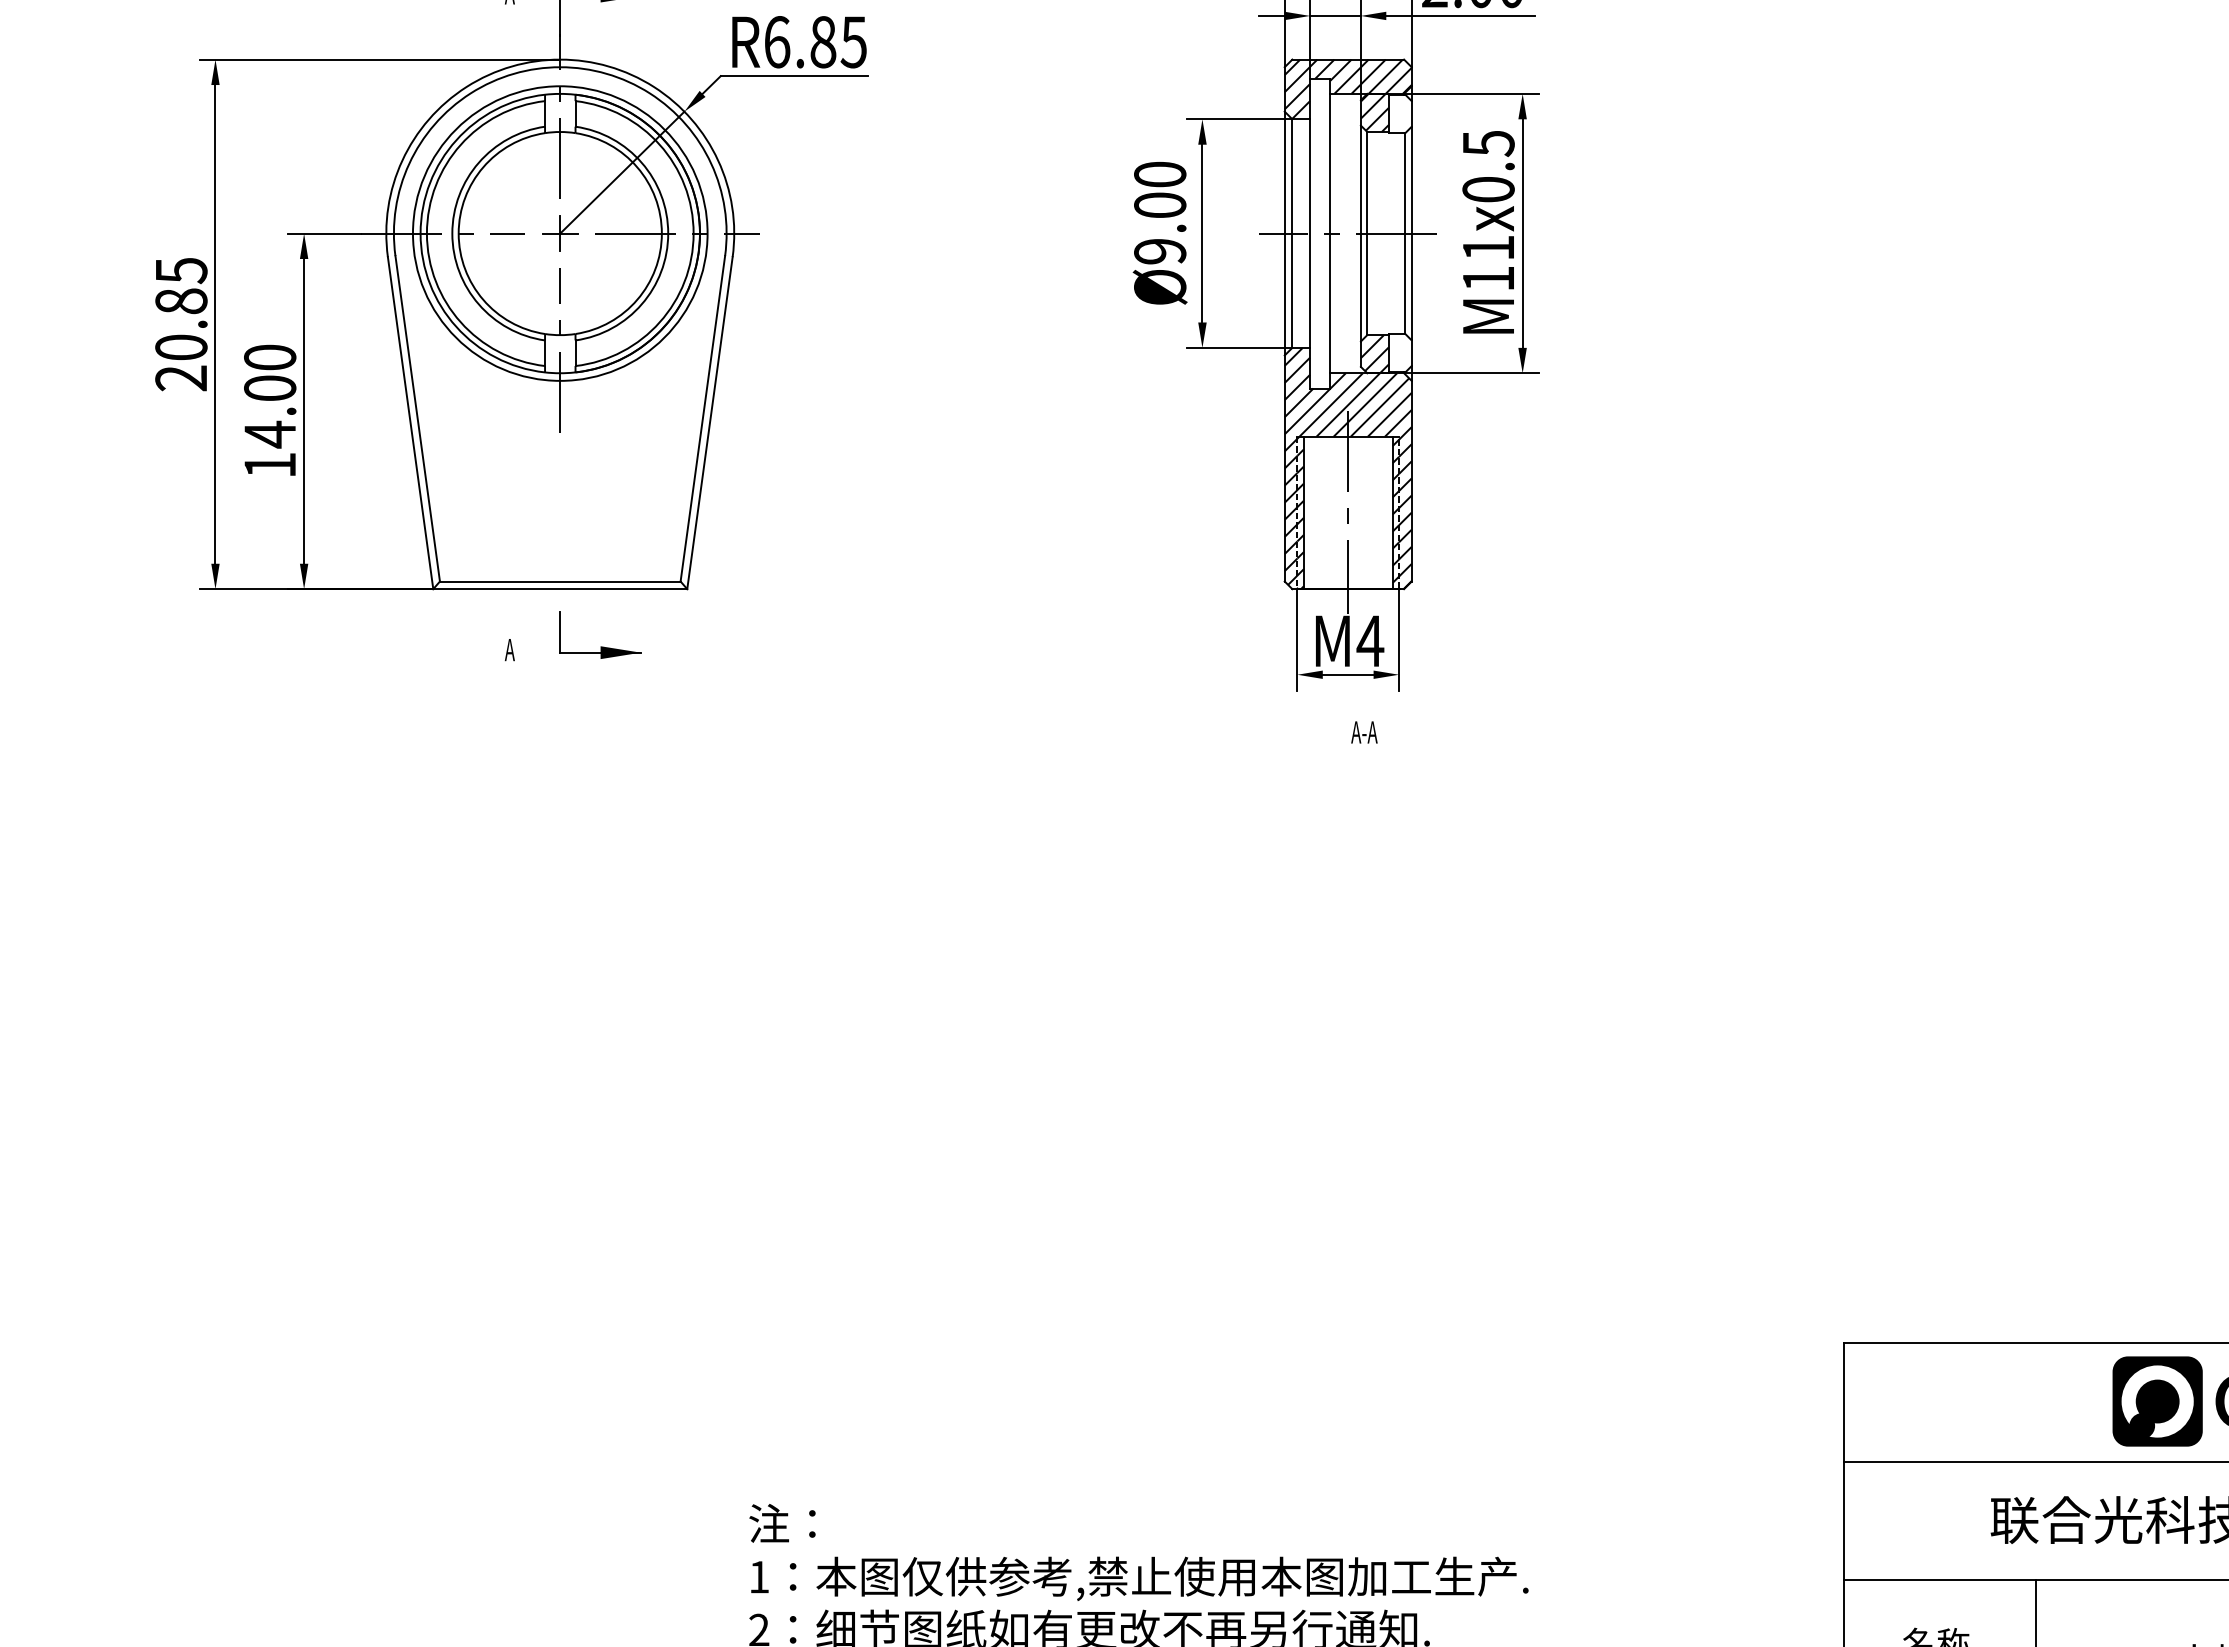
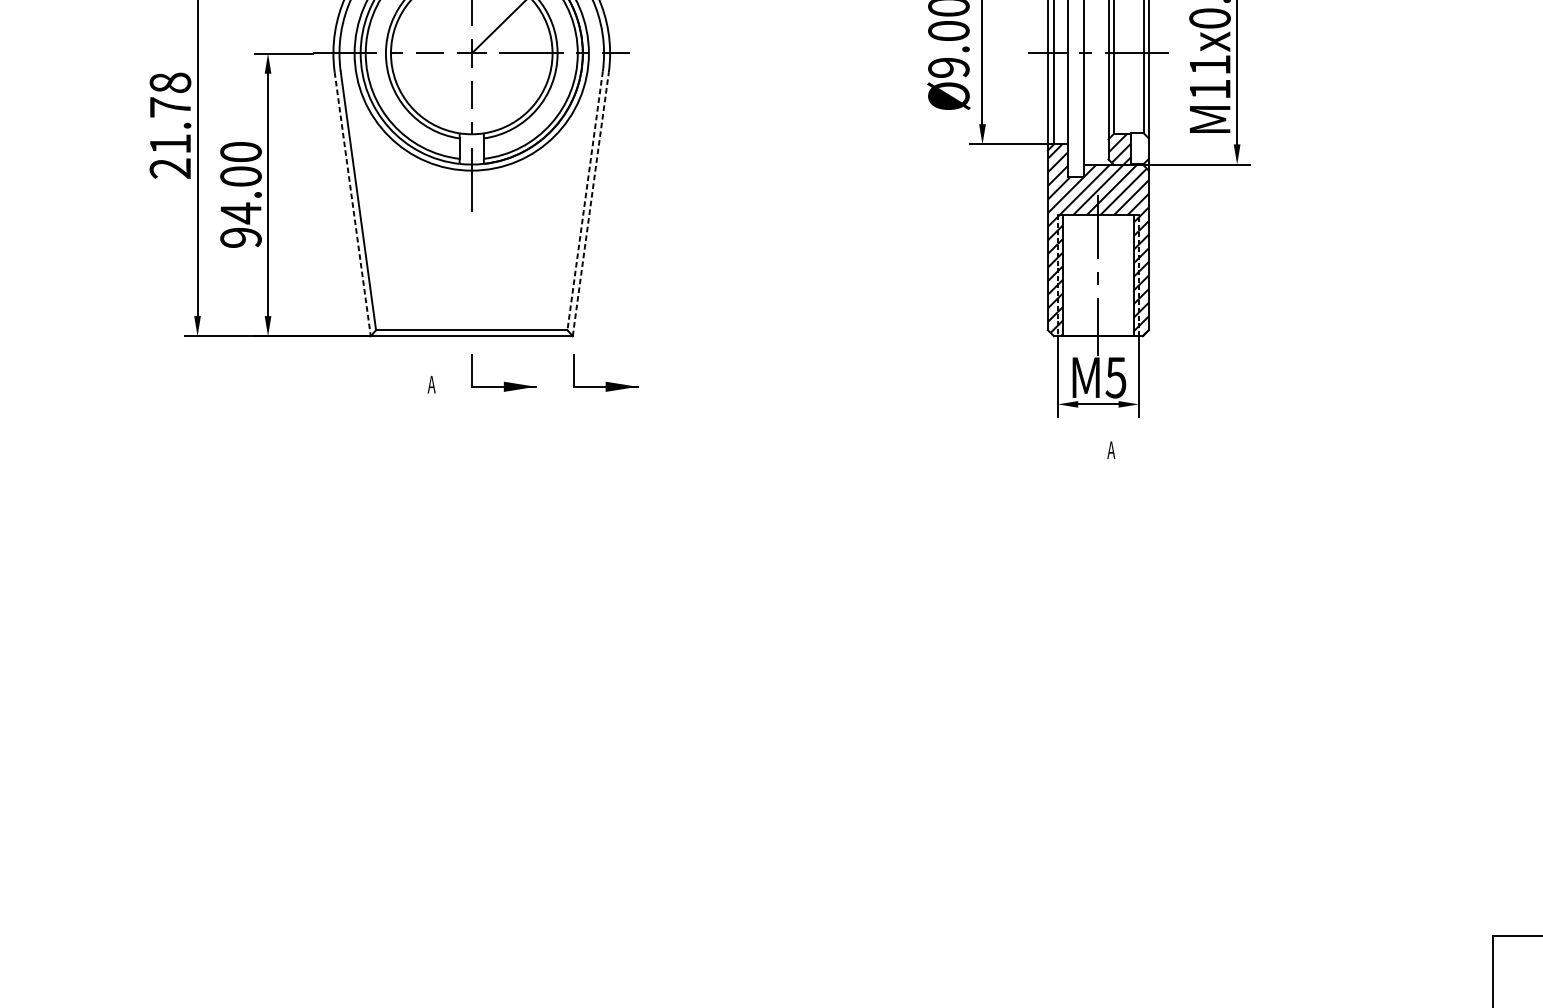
text: (181, 308) -> (170, 113), 20.85 -> 21.78
line: (702, 419) -> (584, 201), solid -> dashed
line: (410, 423) -> (352, 204), solid -> dashed
line: (709, 423) -> (590, 204), solid -> dashed
text: (270, 465) -> (241, 237), 14.00 -> 94.00
text: (1370, 641) -> (1116, 377), M4 -> M5
part: (728, 646) -> (605, 381), added
text: (1364, 732) -> (1111, 450), A-A -> A

